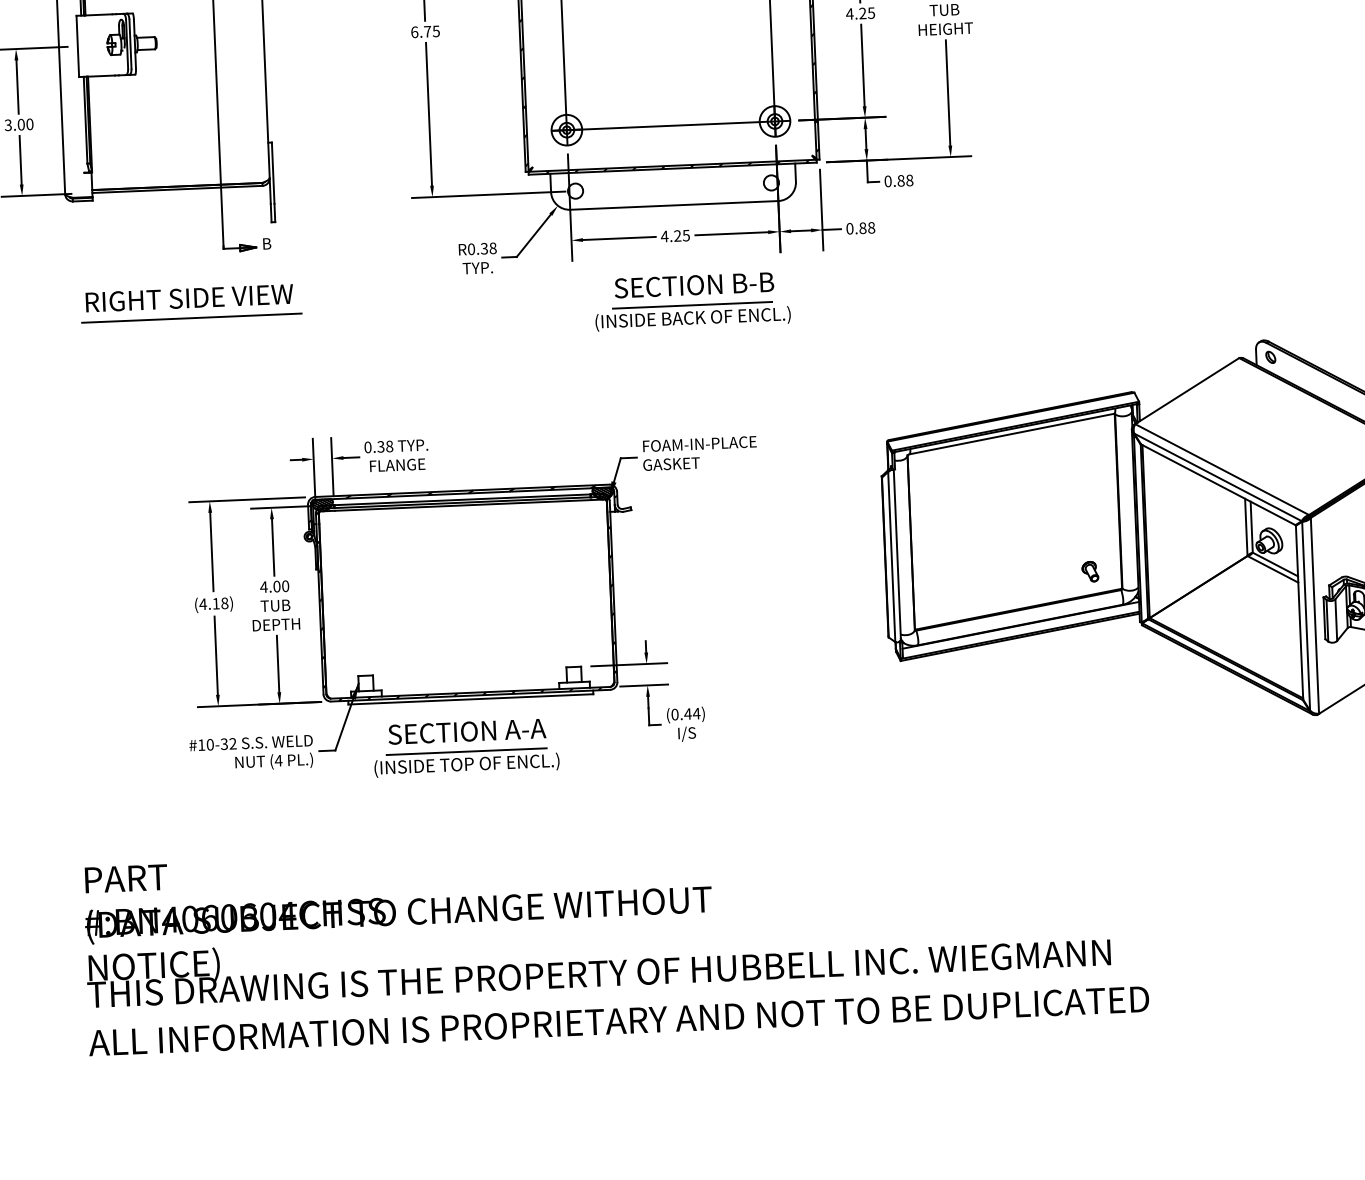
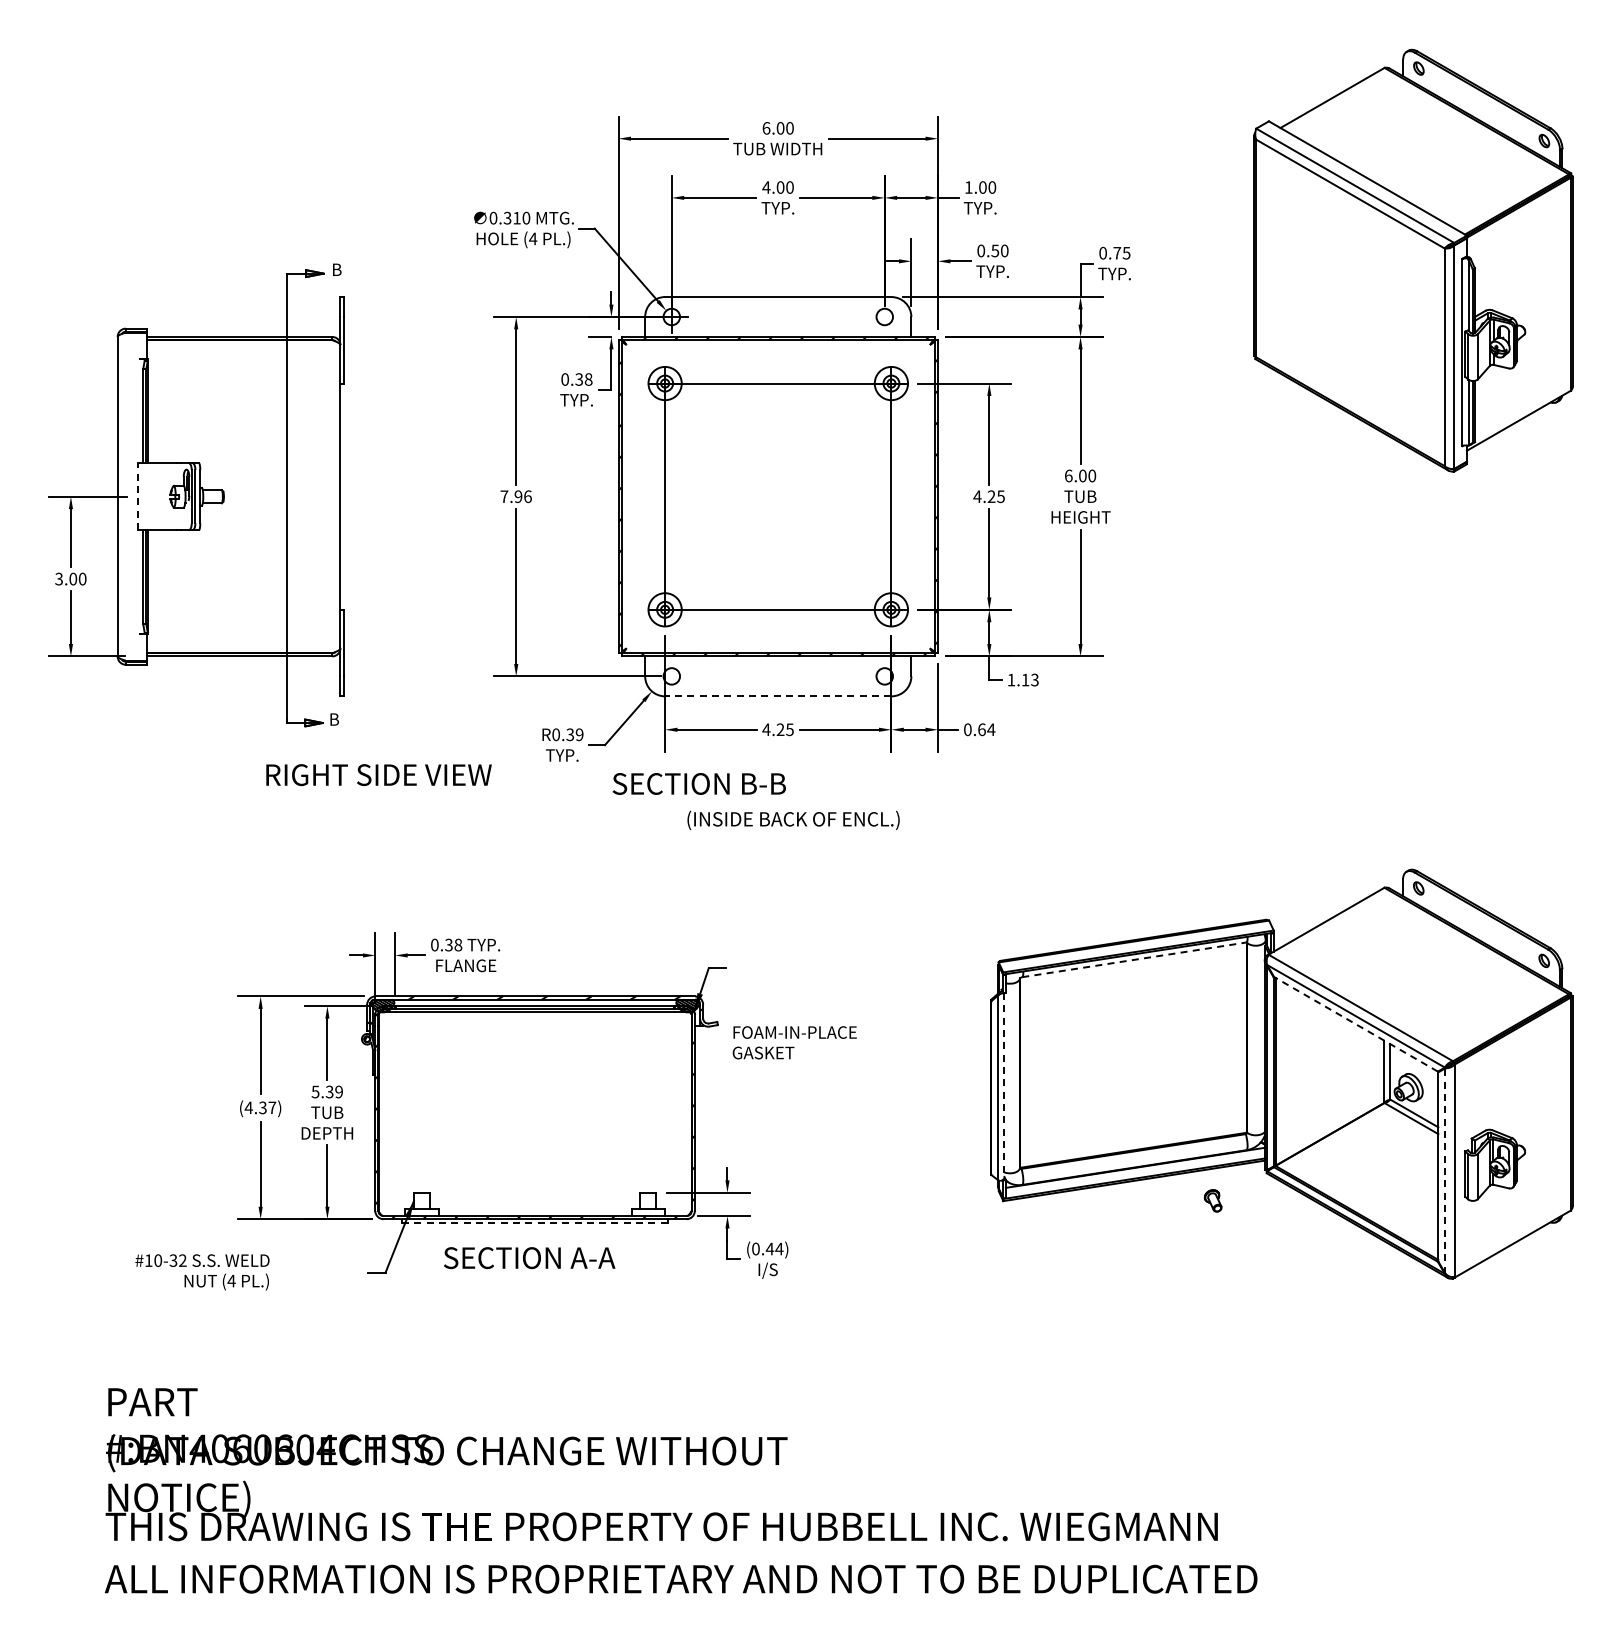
text: (424, 31) -> (515, 496), 6.75 -> 7.96
line: (78, 46) -> (138, 496), solid -> dashed
text: (898, 180) -> (1022, 679), 0.88 -> 1.13
line: (673, 205) -> (777, 696), solid -> dashed
text: (867, 227) -> (986, 729), 0.88 -> 0.64
text: (492, 248) -> (579, 734), R0.38 -> R0.39
text: (693, 284) -> (698, 783), moved
text: (189, 298) -> (378, 775), moved
line: (692, 305) -> (793, 805), removed
line: (191, 317) -> (249, 796), removed
line: (1012, 433) -> (1134, 959), solid -> dashed
text: (699, 453) -> (794, 1042), moved
line: (1218, 484) -> (1356, 1024), solid -> dashed
line: (897, 554) -> (1004, 1085), solid -> dashed
part: (1089, 571) -> (1212, 1200), moved
text: (273, 586) -> (326, 1091), 4.00 -> 5.39
text: (220, 603) -> (267, 1107), (4.18) -> (4.37)
line: (1306, 615) -> (1445, 1170), solid -> dashed
line: (471, 699) -> (535, 1223), solid -> dashed
text: (251, 753) -> (202, 1272), moved
part: (466, 762) -> (527, 1291), removed

